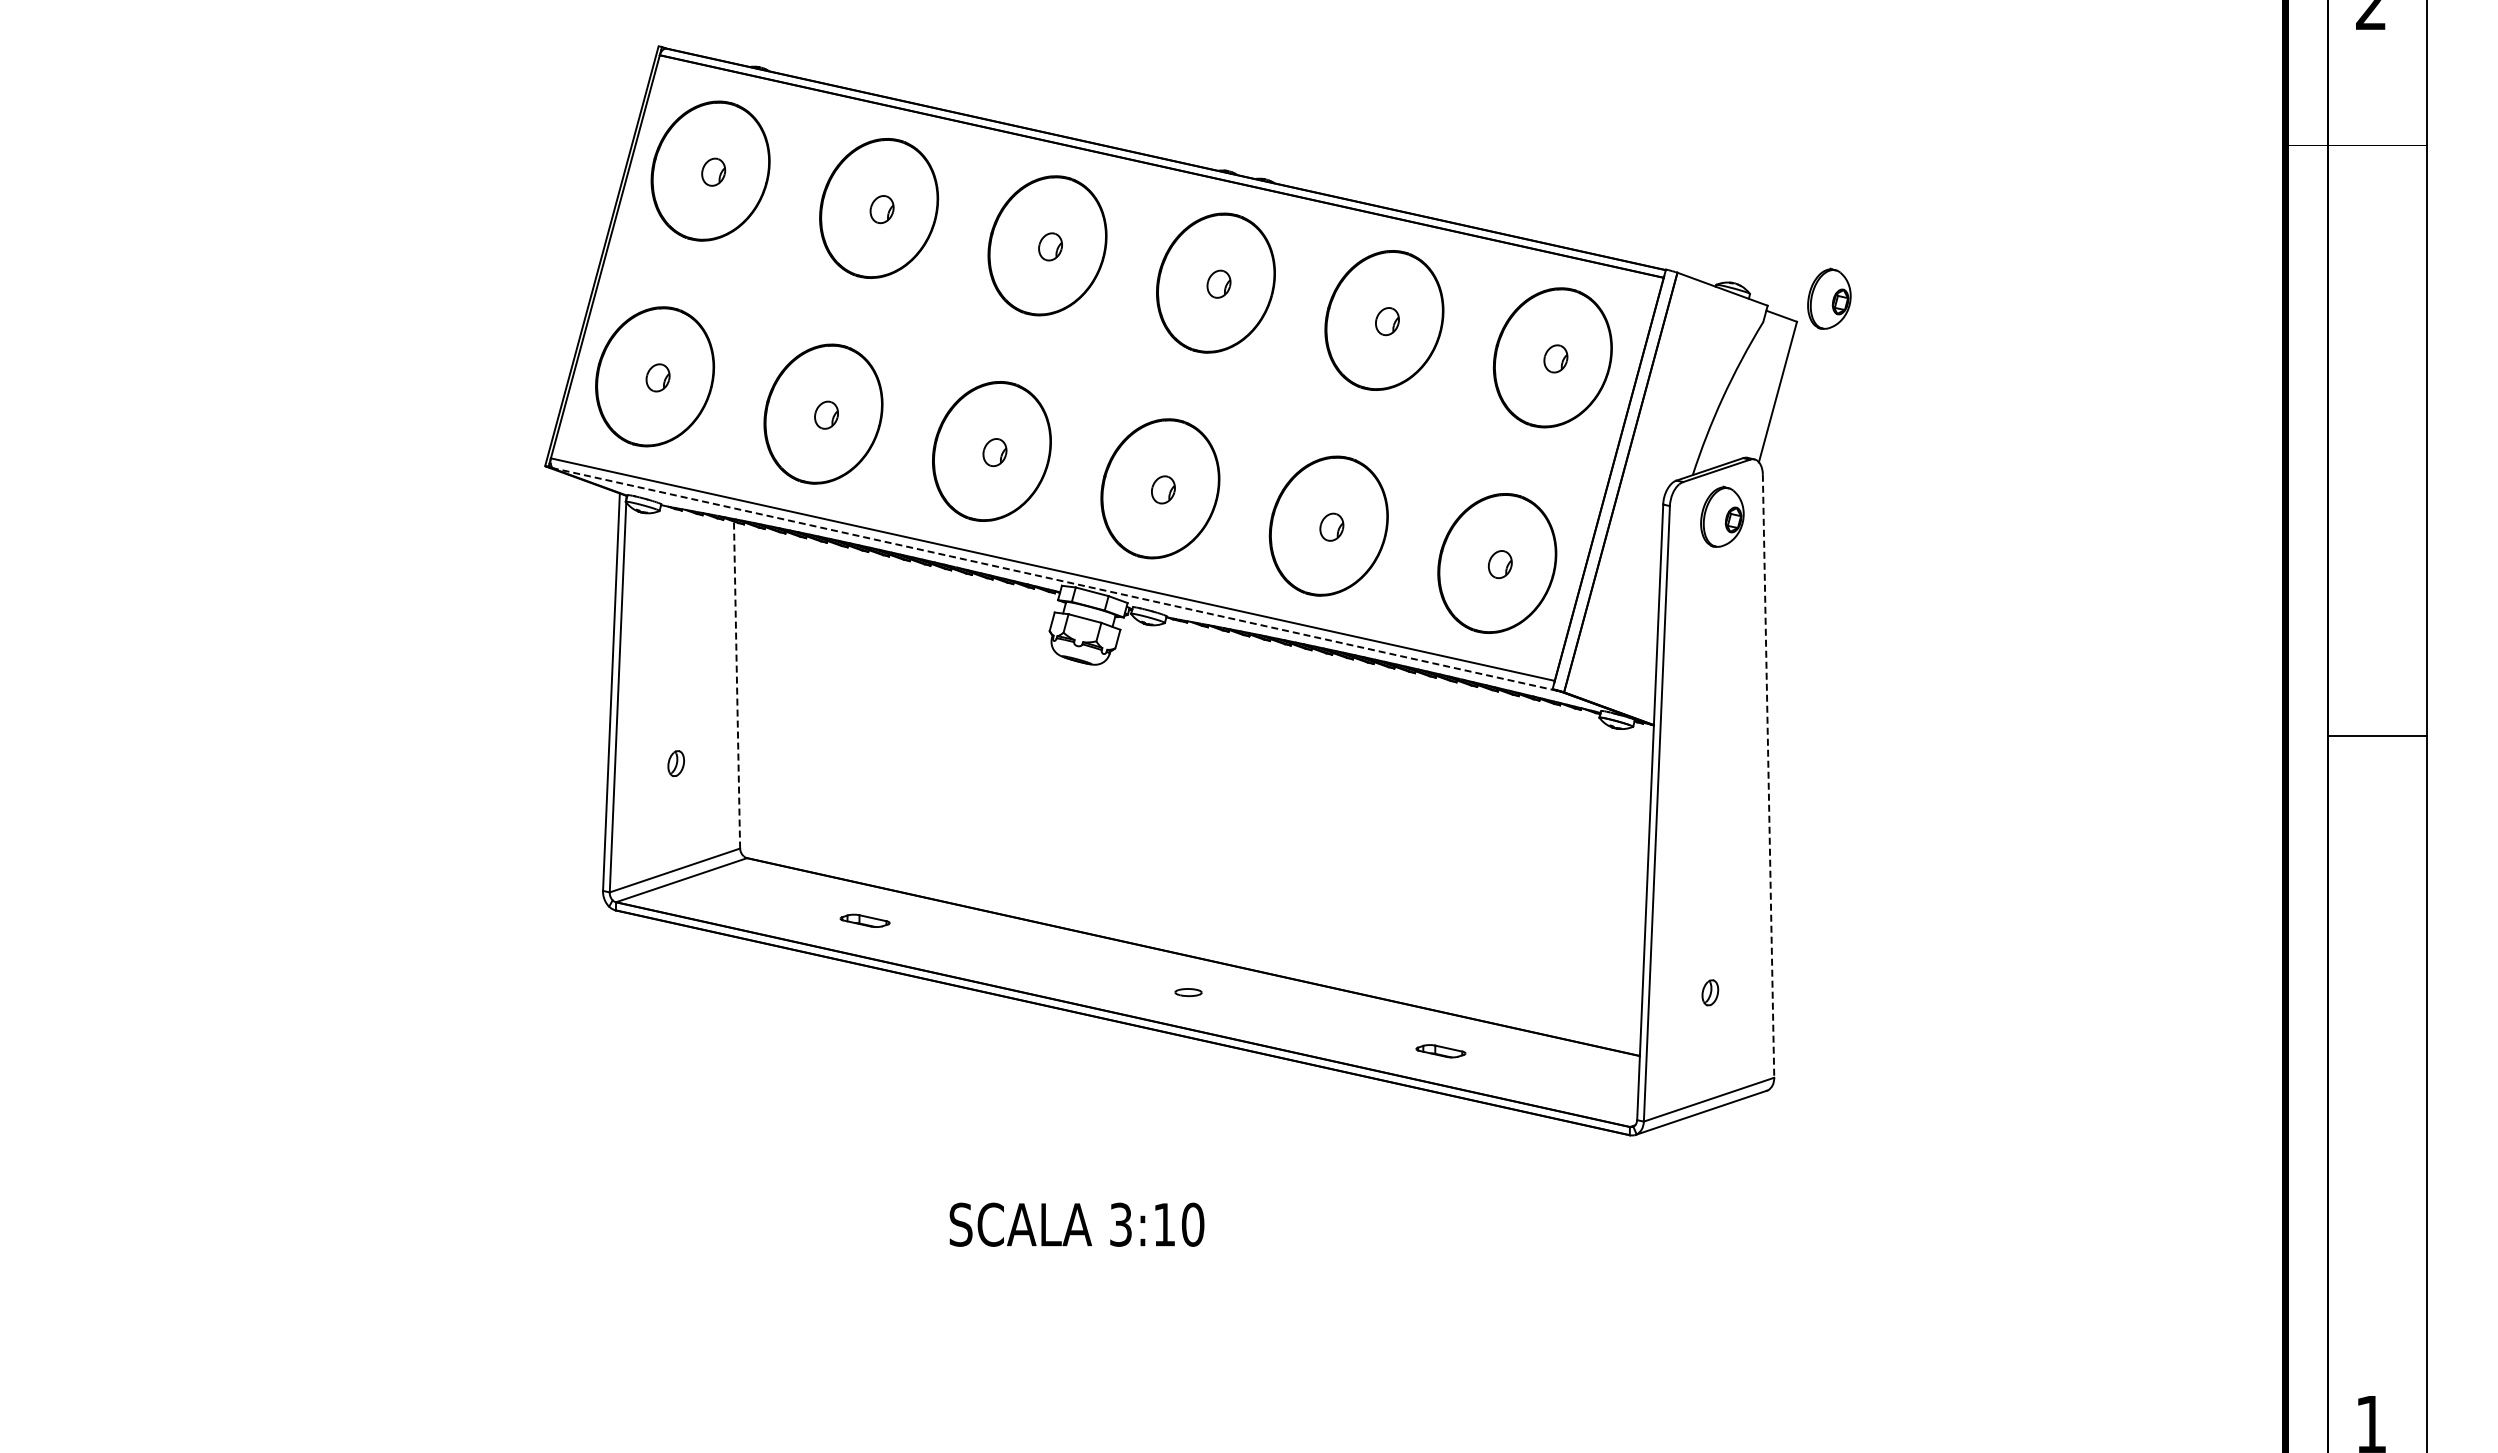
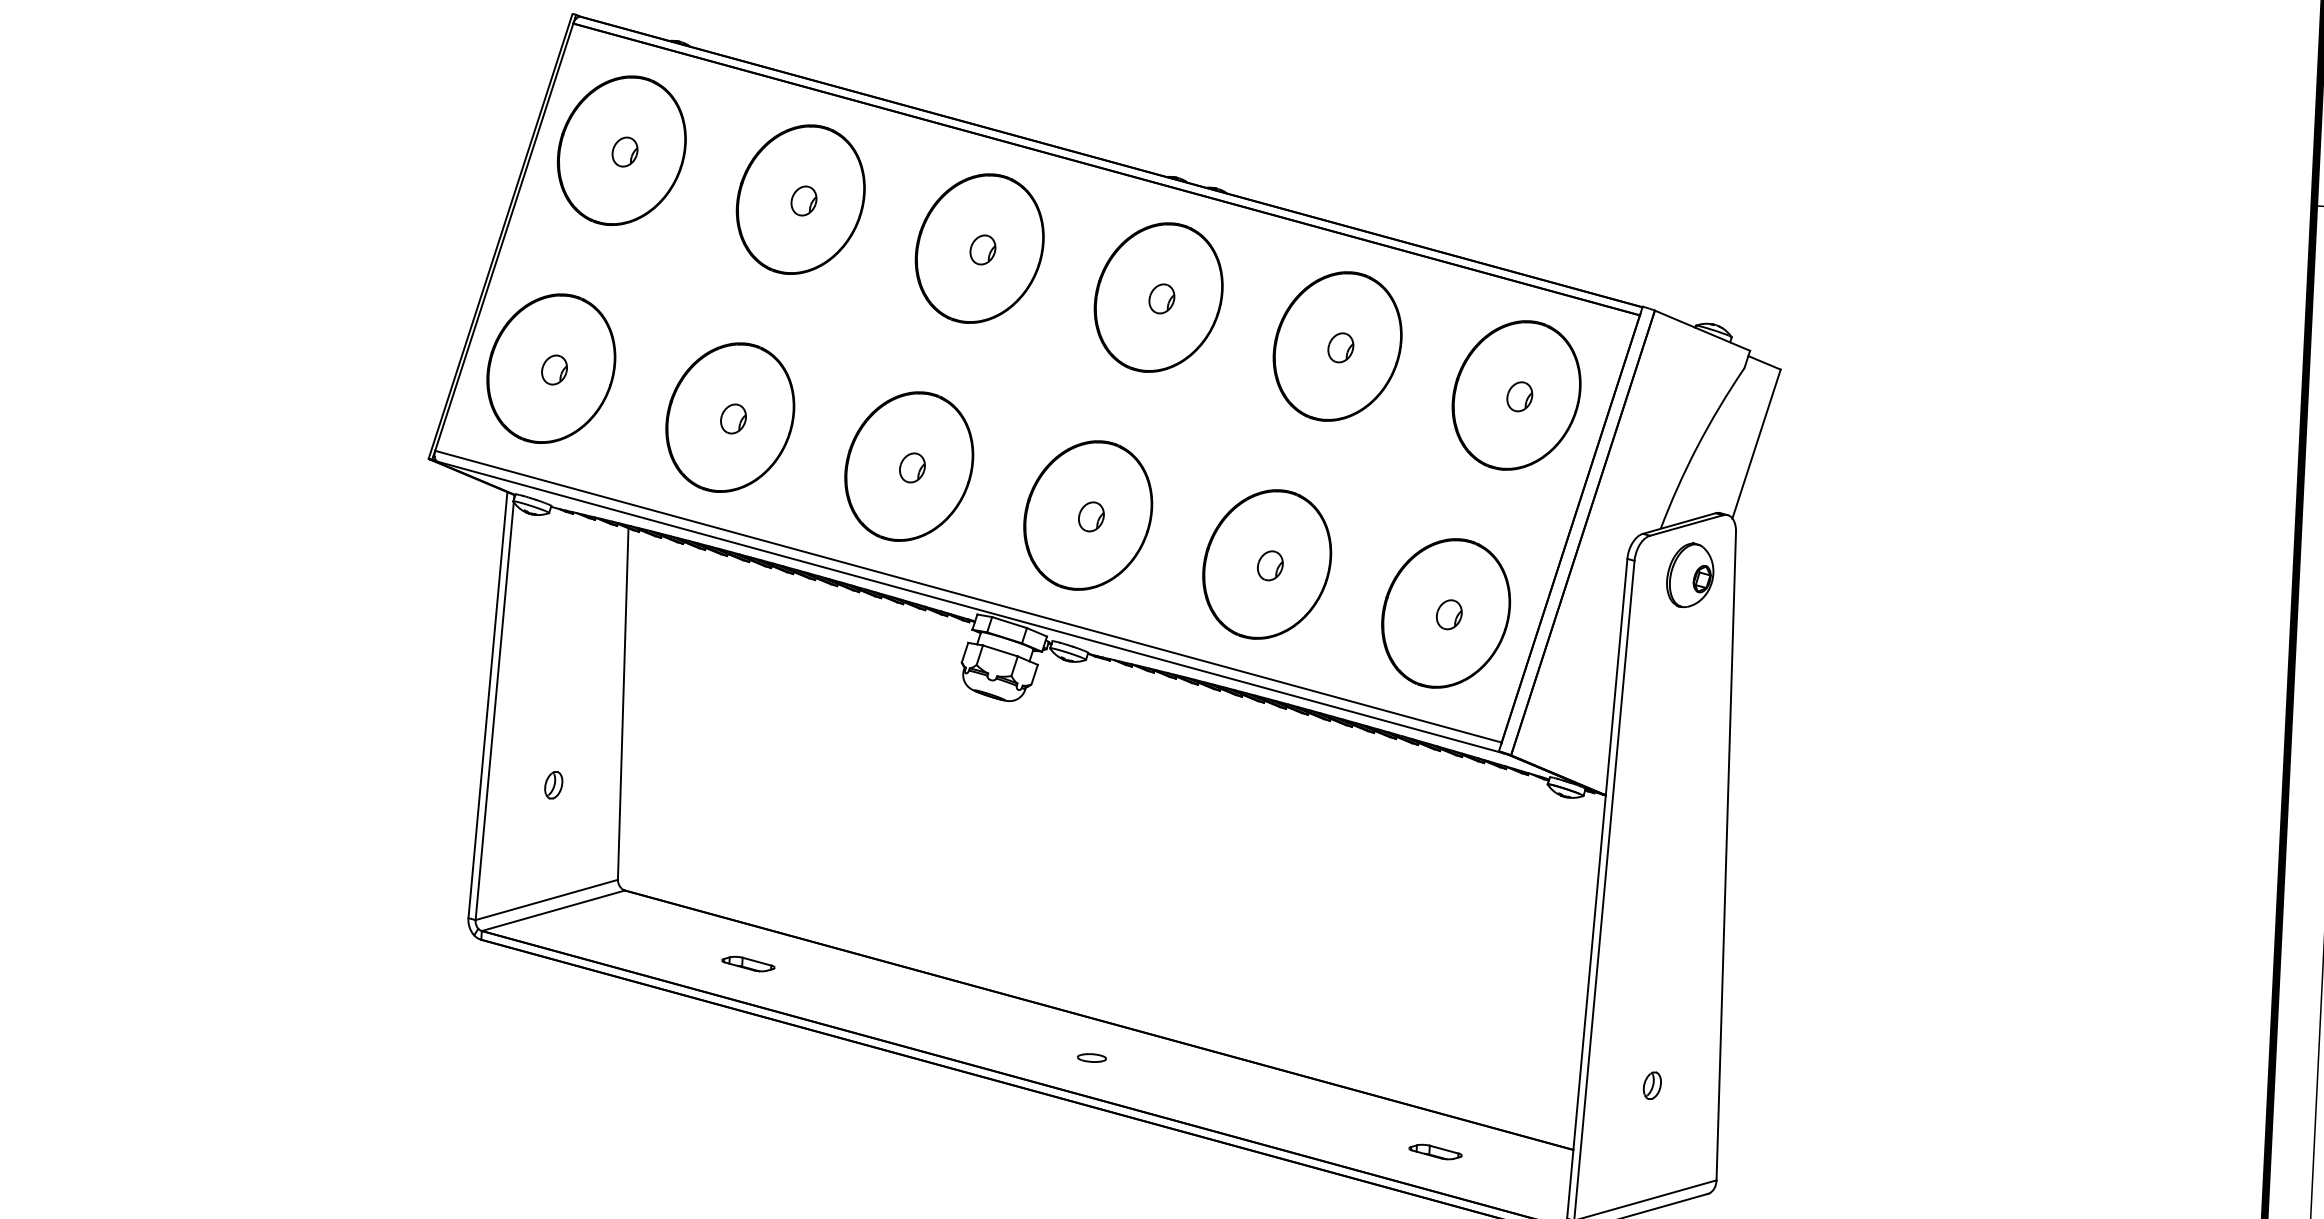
part: (1829, 298) -> (1816, 346), removed
line: (1054, 579) -> (969, 607), dashed -> solid
line: (737, 685) -> (623, 704), dashed -> solid
line: (1768, 776) -> (1726, 856), dashed -> solid
part: (1440, 1051) -> (1435, 1152), moved

